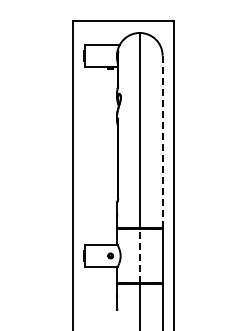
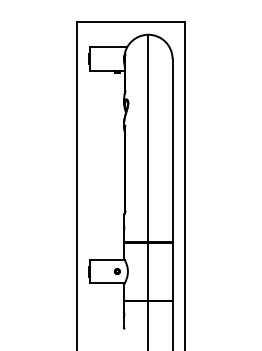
line: (162, 141) -> (172, 150), dashed -> solid
line: (139, 255) -> (147, 271), dashed -> solid

